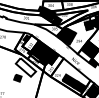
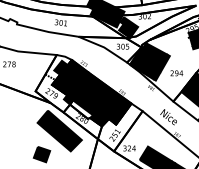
fill: (30, 43) -> (69, 78), added
fill: (25, 67) -> (58, 131), added

